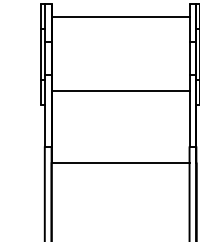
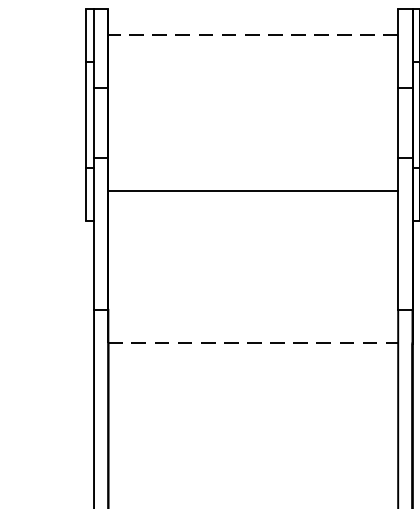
line: (120, 16) -> (253, 34), solid -> dashed
line: (120, 163) -> (253, 343), solid -> dashed

